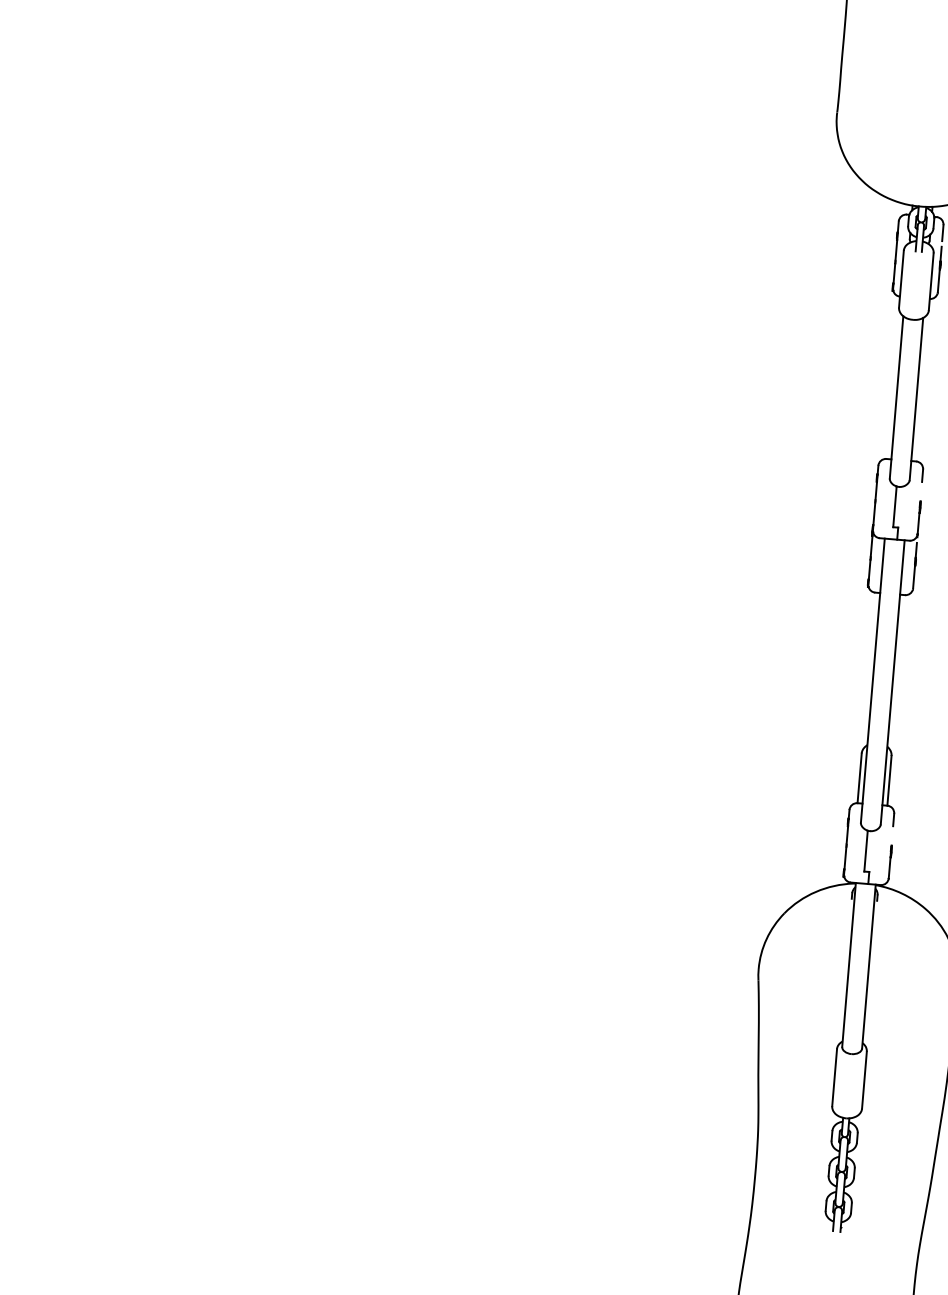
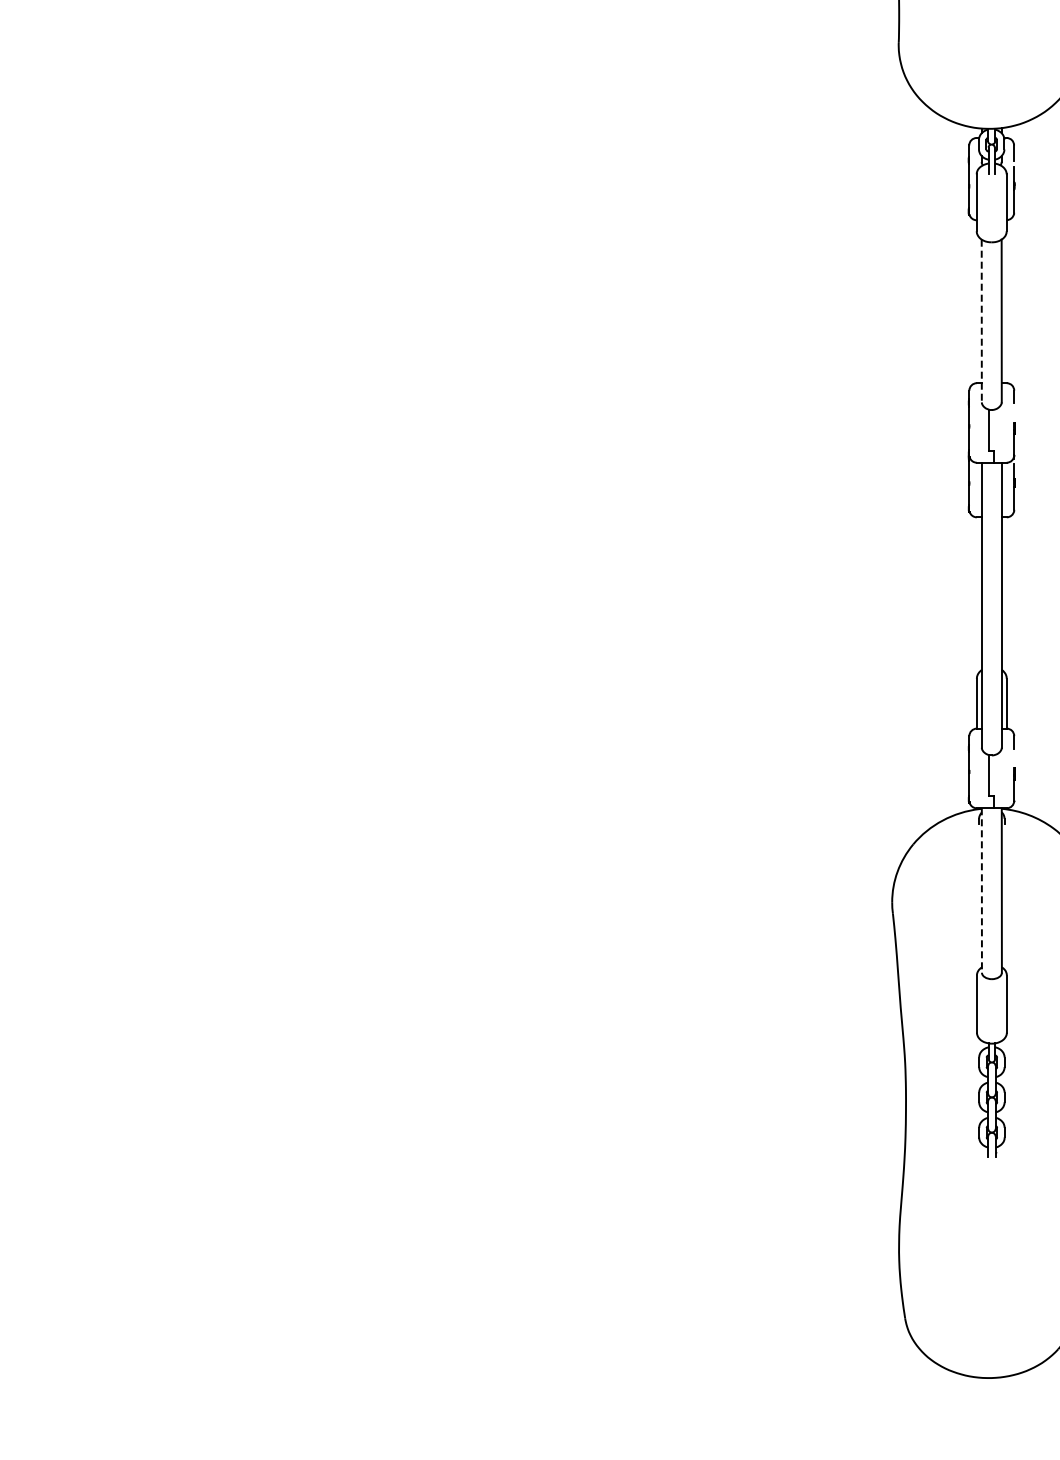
line: (896, 397) -> (981, 321), solid -> dashed
line: (848, 965) -> (981, 891), solid -> dashed

